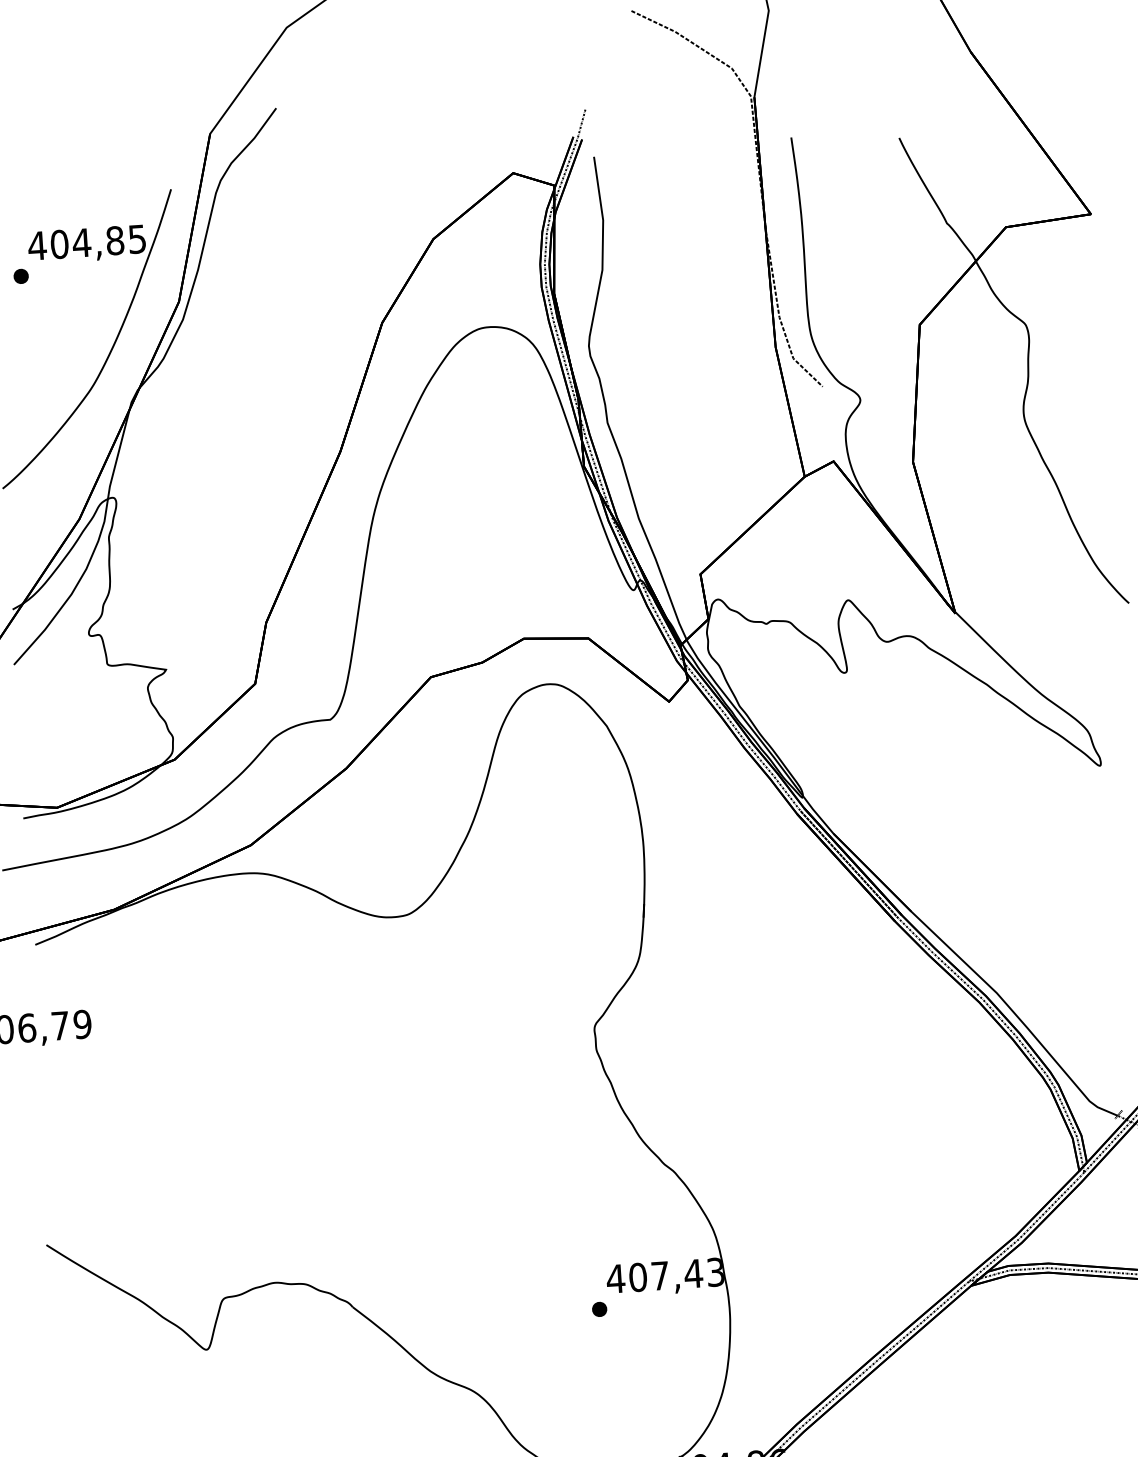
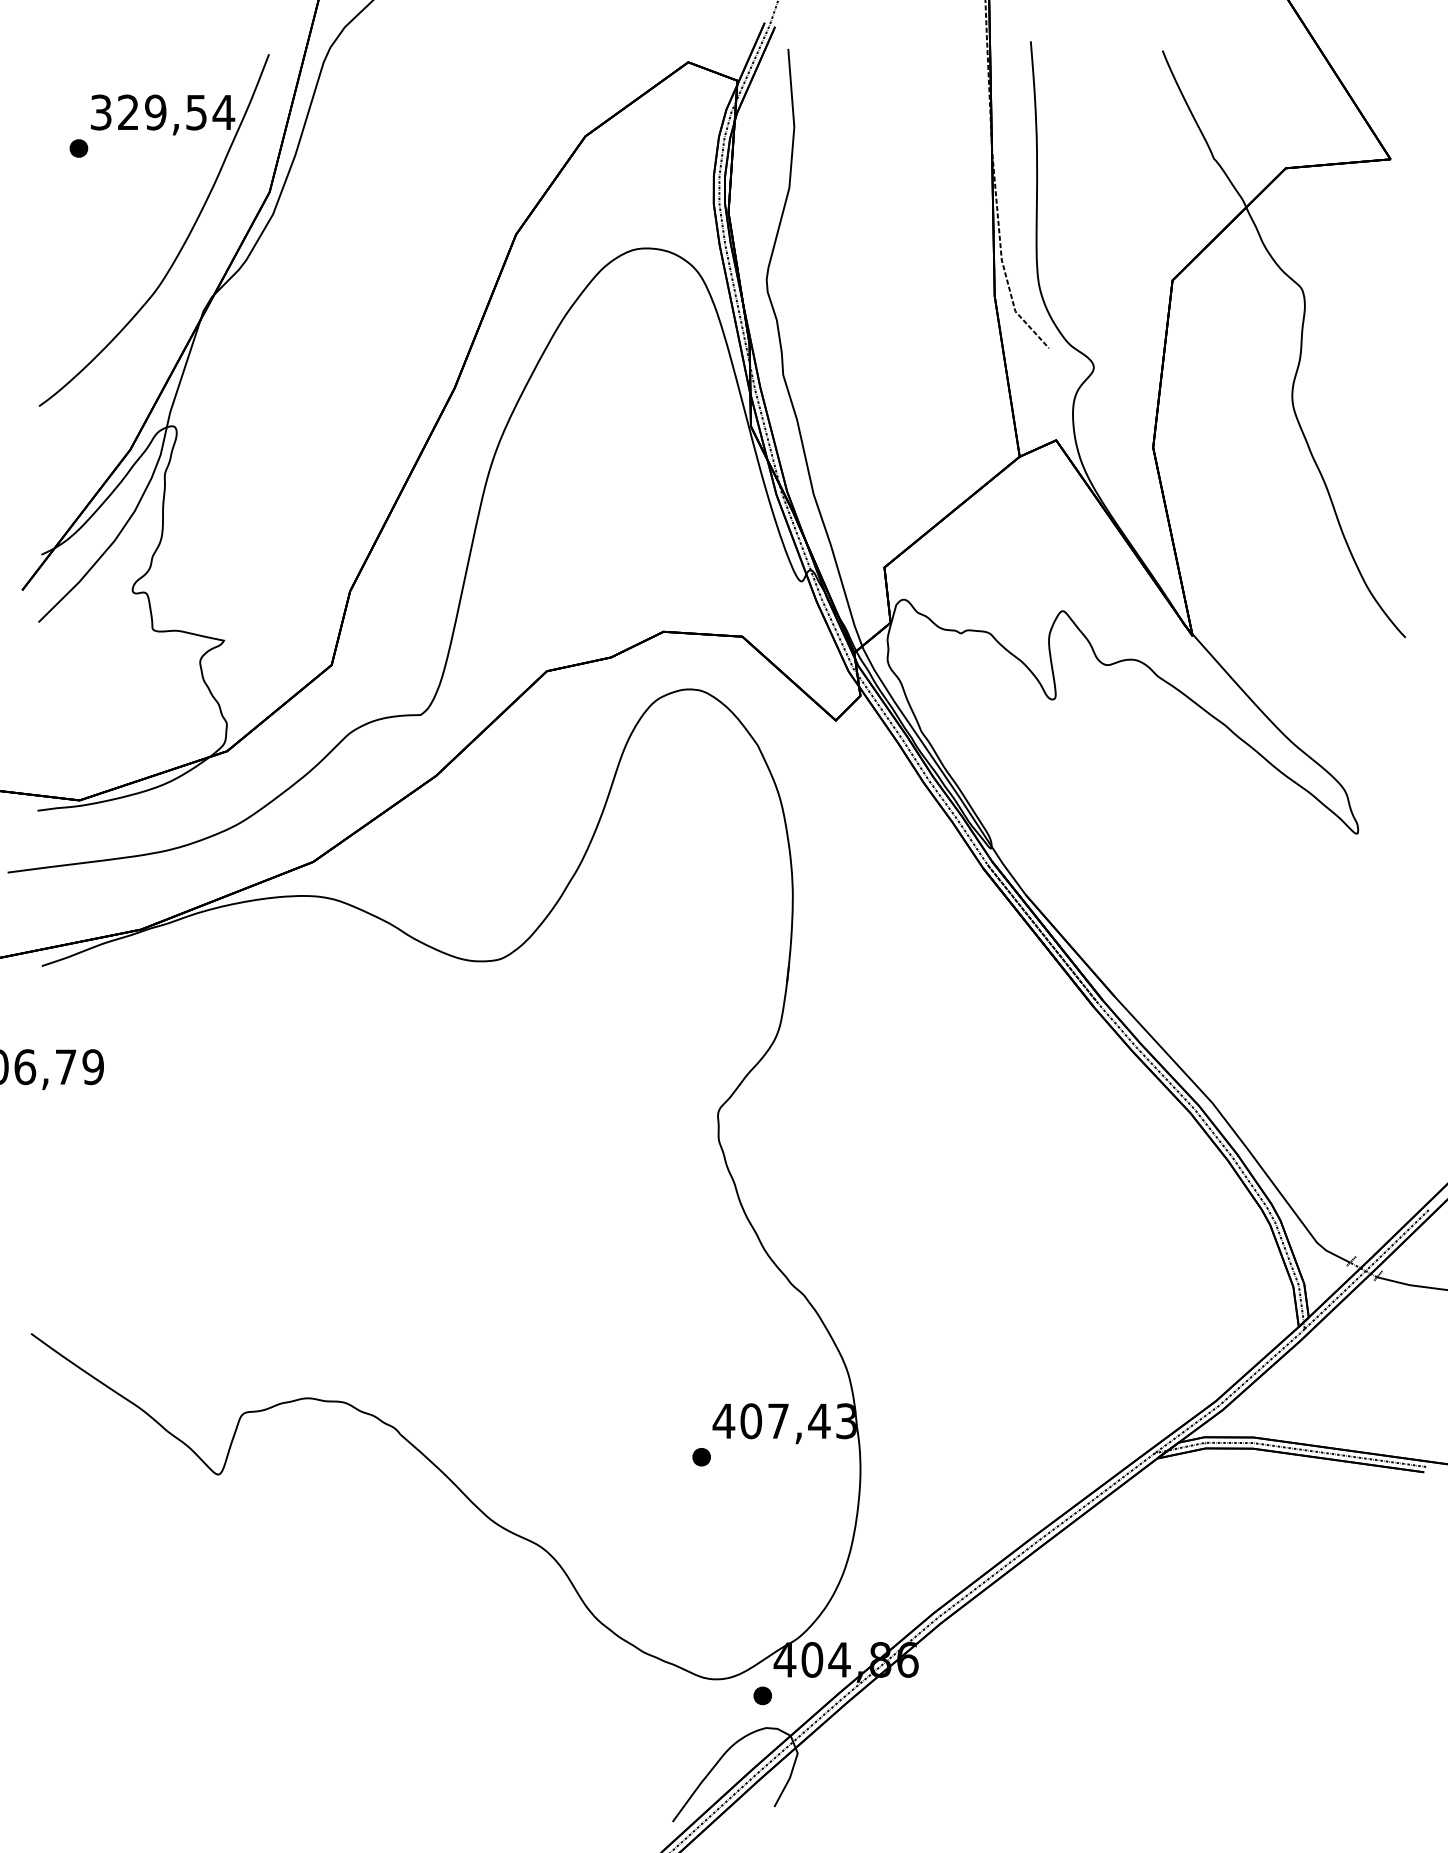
text: (87, 242) -> (162, 112), 404,85 -> 329,54

